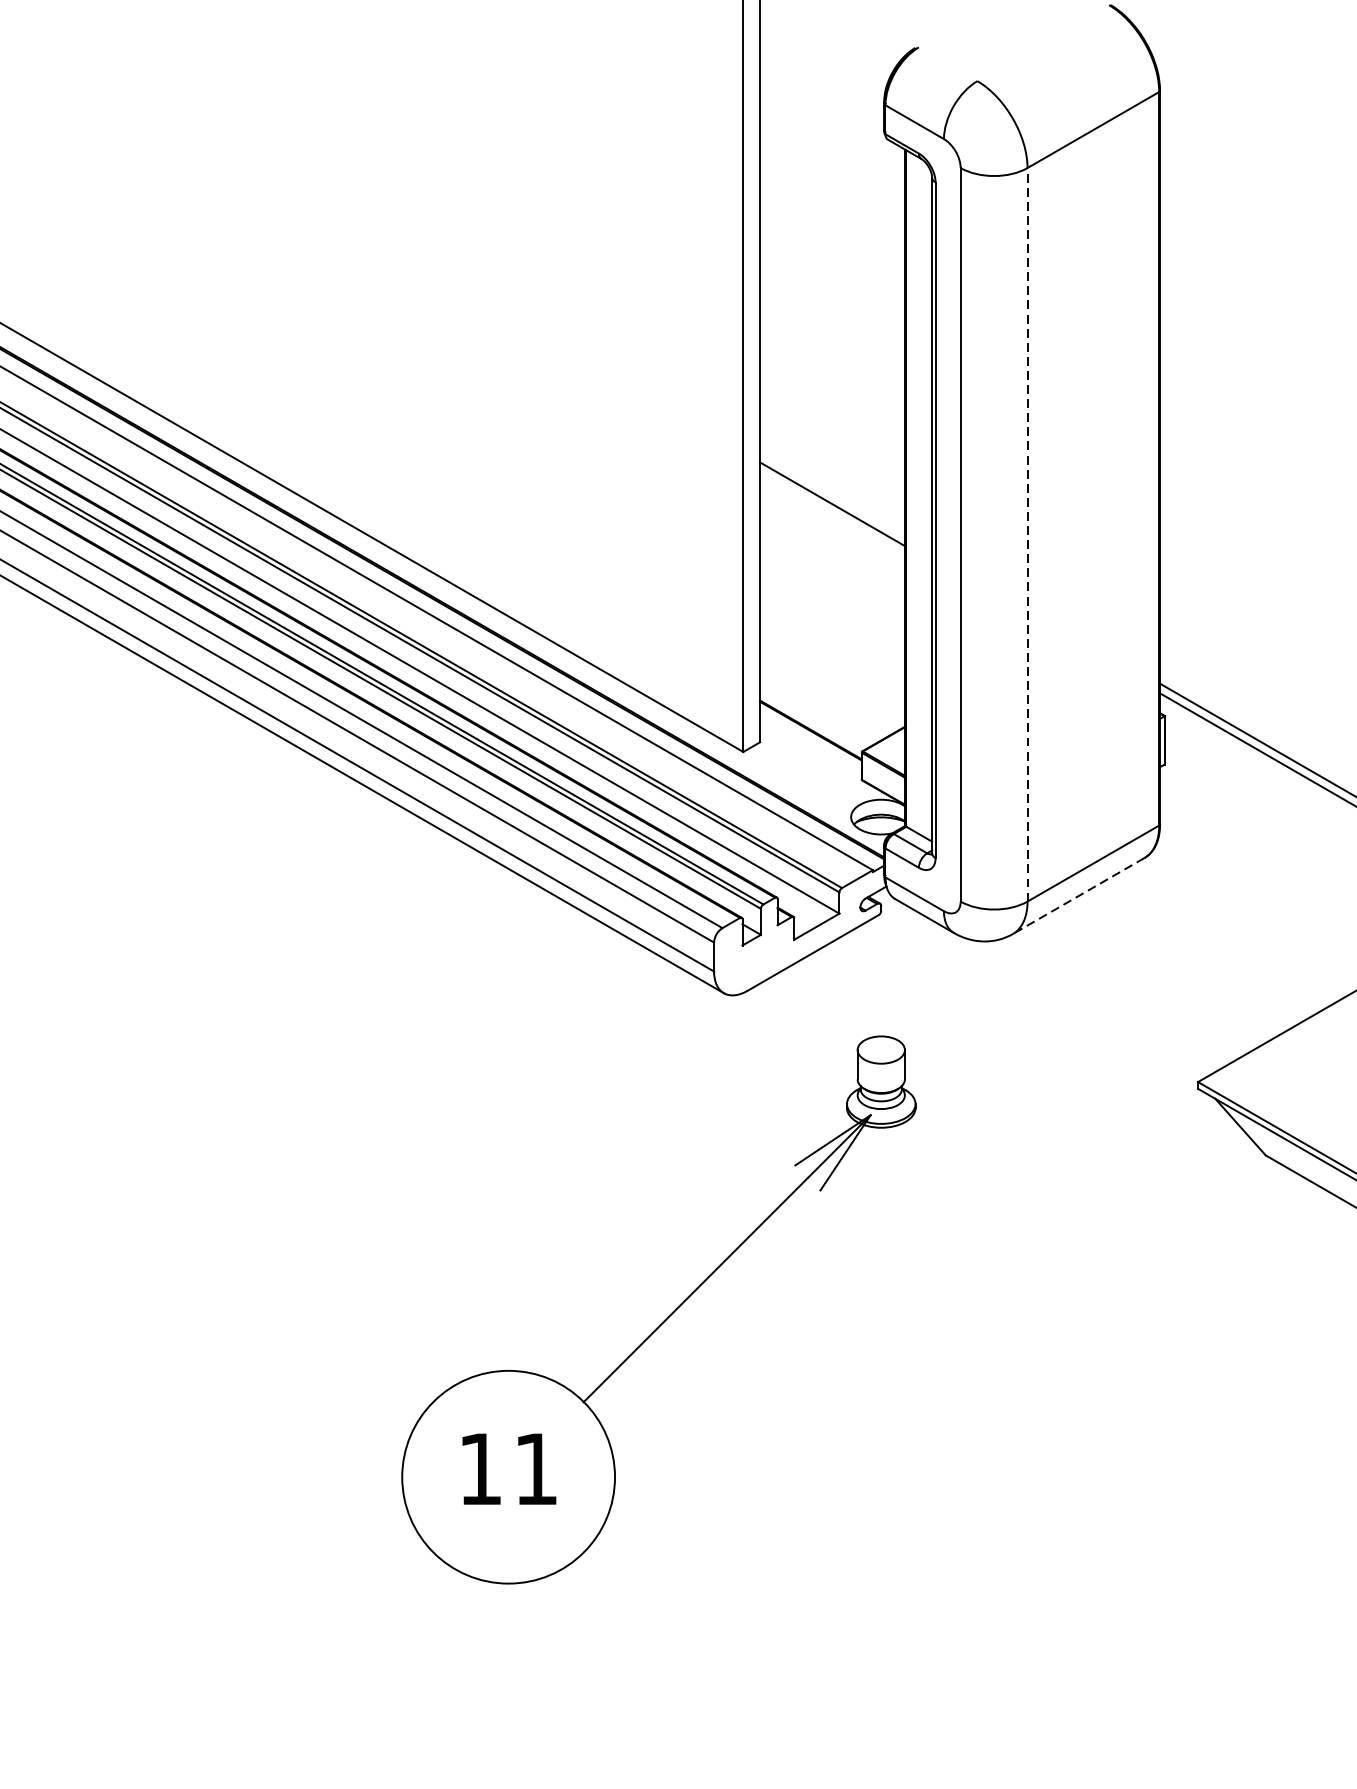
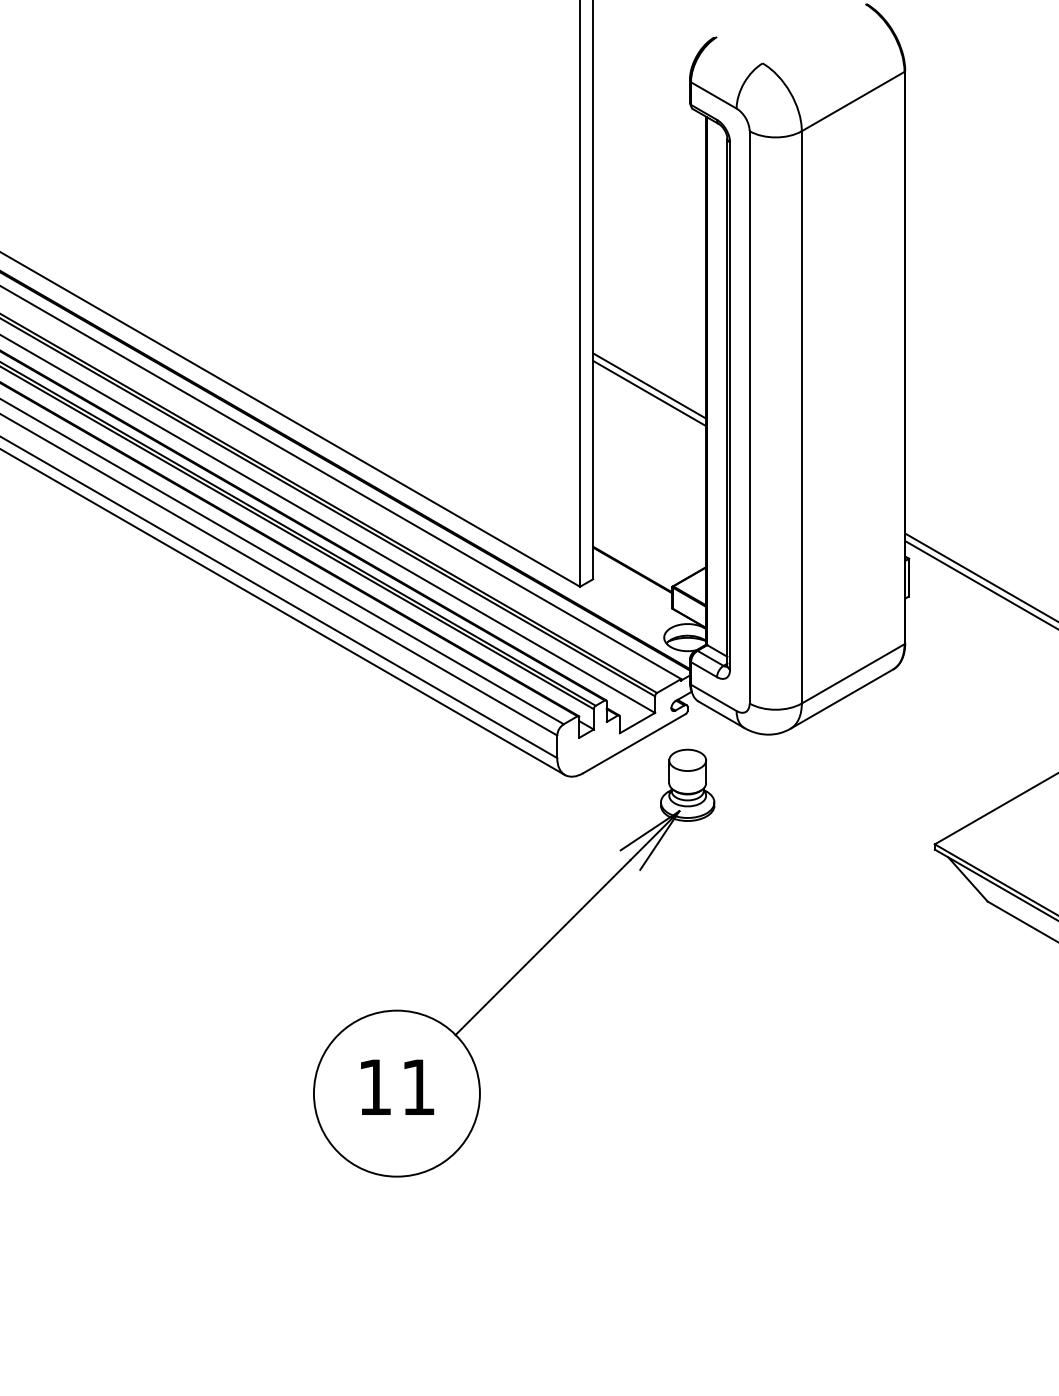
line: (832, 493) -> (649, 385), added
line: (1027, 533) -> (801, 416), dashed -> solid
line: (1078, 896) -> (841, 699), dashed -> solid
part: (666, 1316) -> (520, 968), moved

